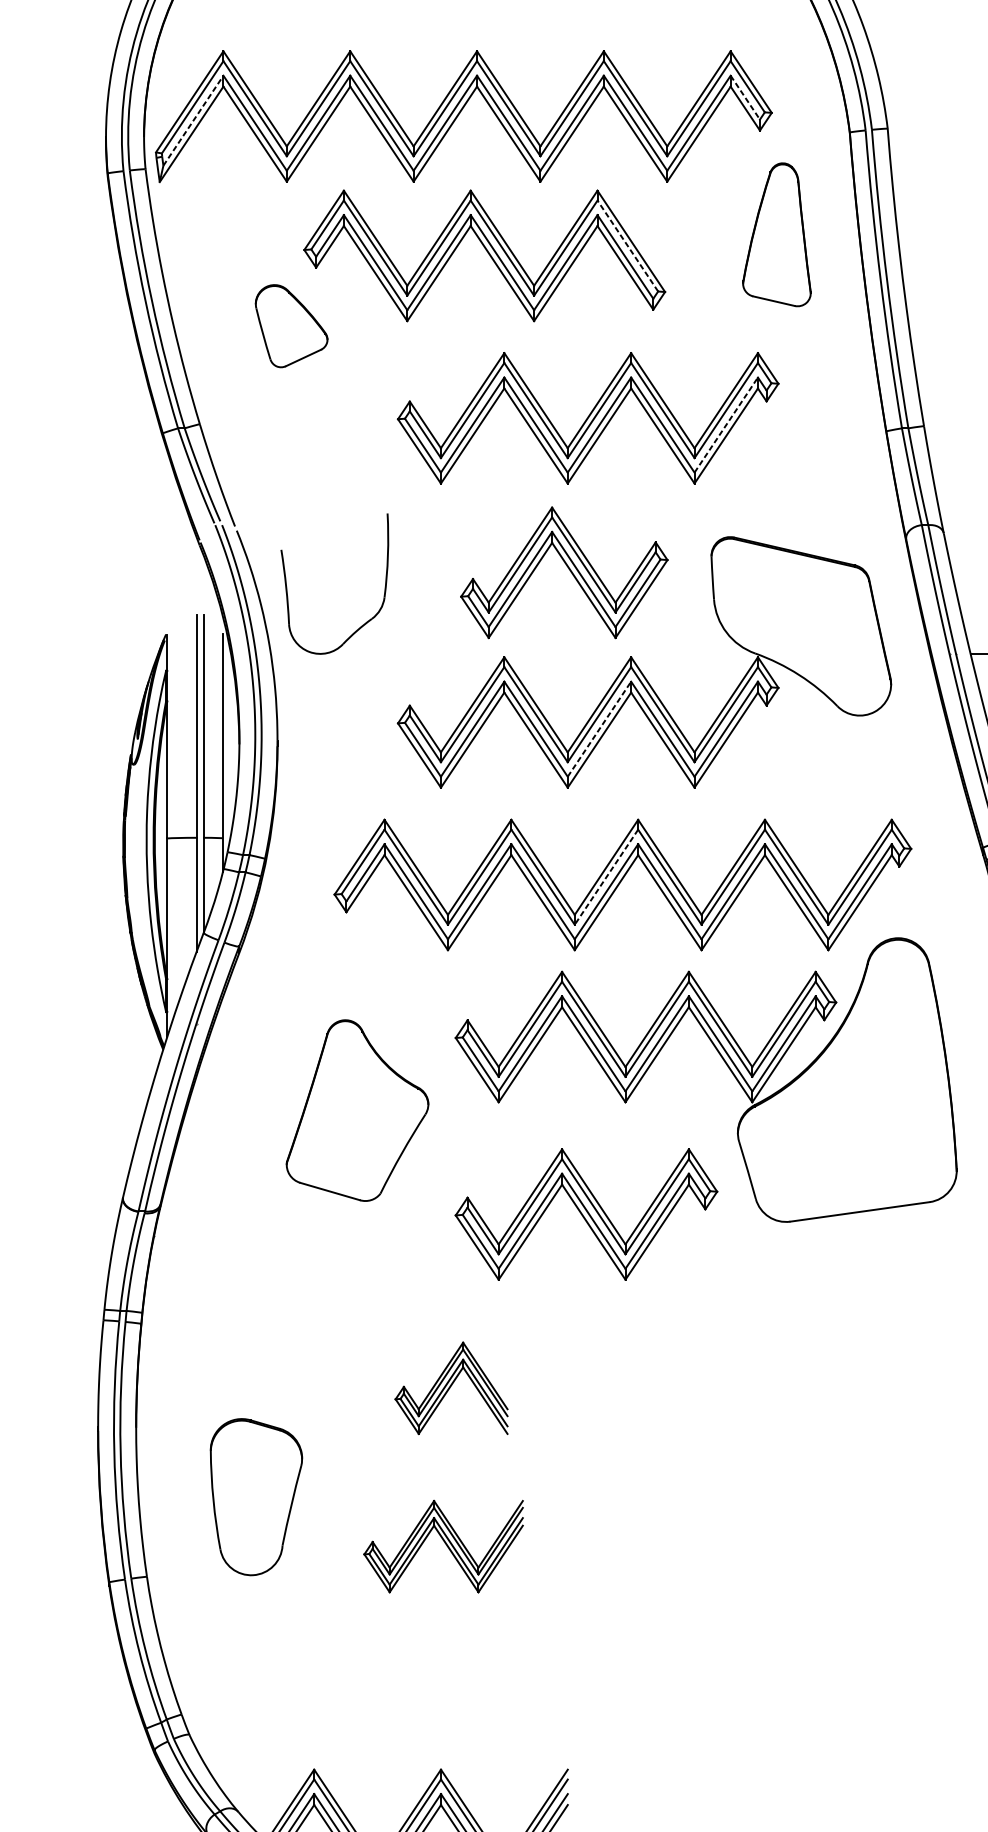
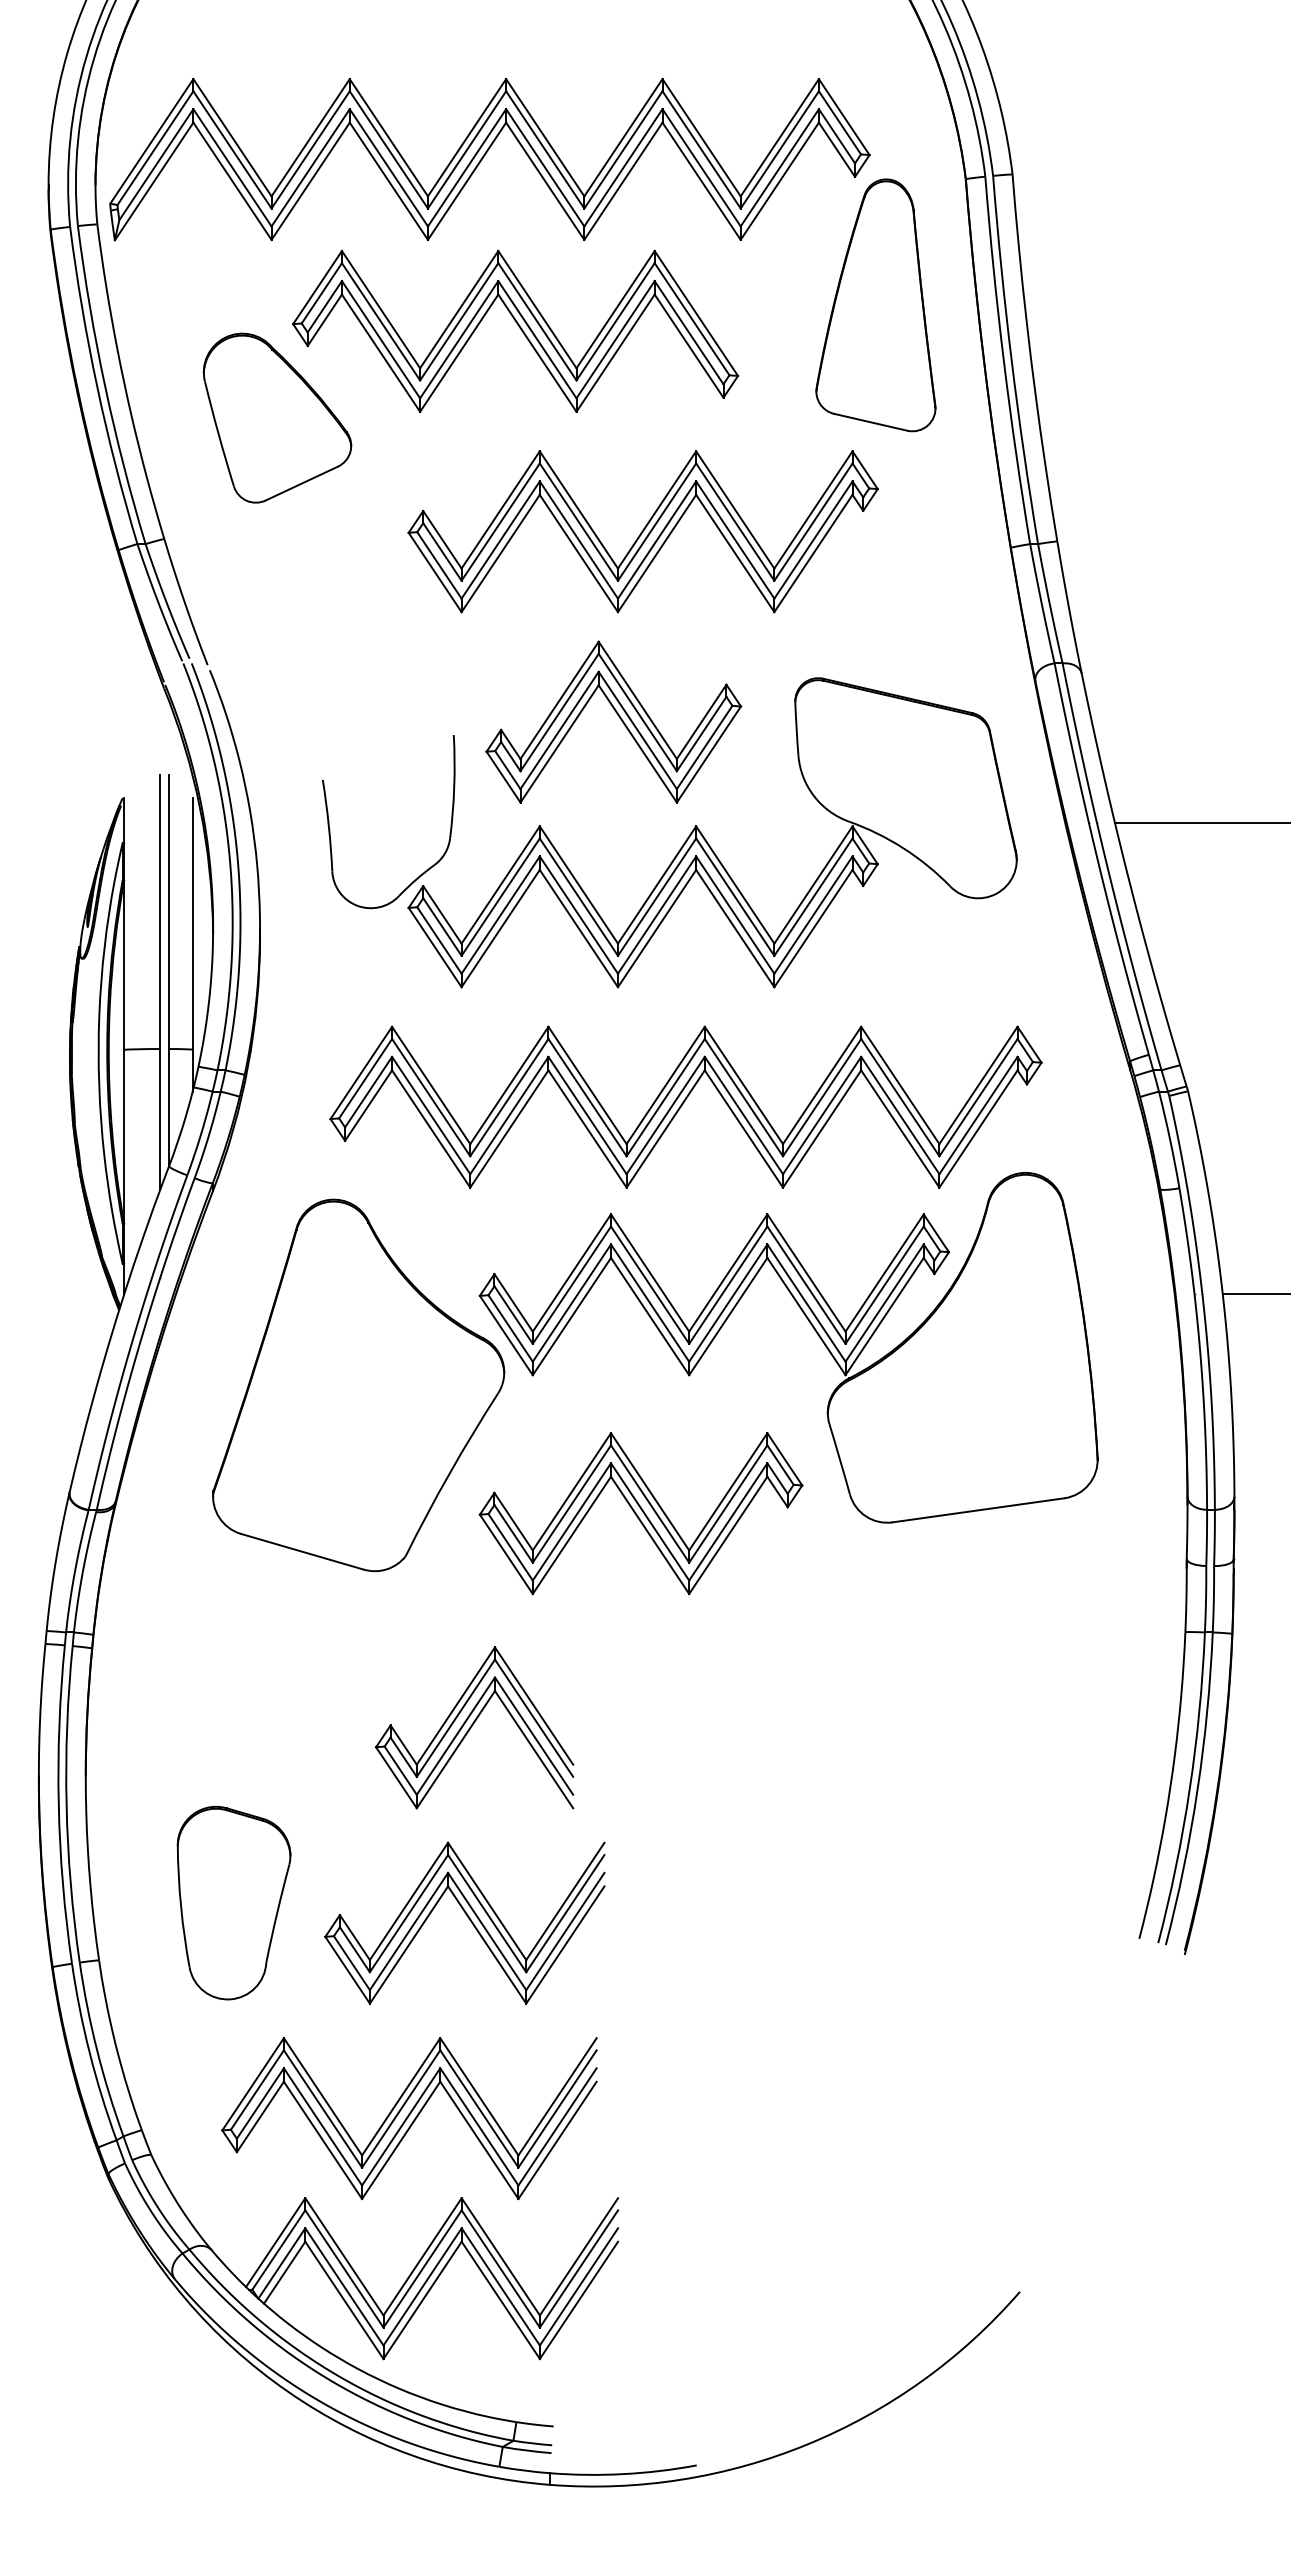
line: (744, 97) -> (836, 136), dashed -> solid
line: (193, 120) -> (156, 164), dashed -> solid
part: (776, 234) -> (875, 305), size x1.43
line: (627, 245) -> (691, 318), dashed -> solid
part: (291, 325) -> (277, 417), size x1.67
line: (726, 424) -> (813, 539), dashed -> solid
part: (287, 590) -> (330, 829), moved
line: (599, 728) -> (657, 914), dashed -> solid
line: (606, 877) -> (665, 1098), dashed -> solid
part: (357, 1110) -> (358, 1385), size x1.67
part: (451, 1387) -> (474, 1727), size x1.43
part: (255, 1496) -> (233, 1902), moved
part: (443, 1546) -> (464, 1922), size x1.43
part: (398, 1705) -> (409, 2118), added

